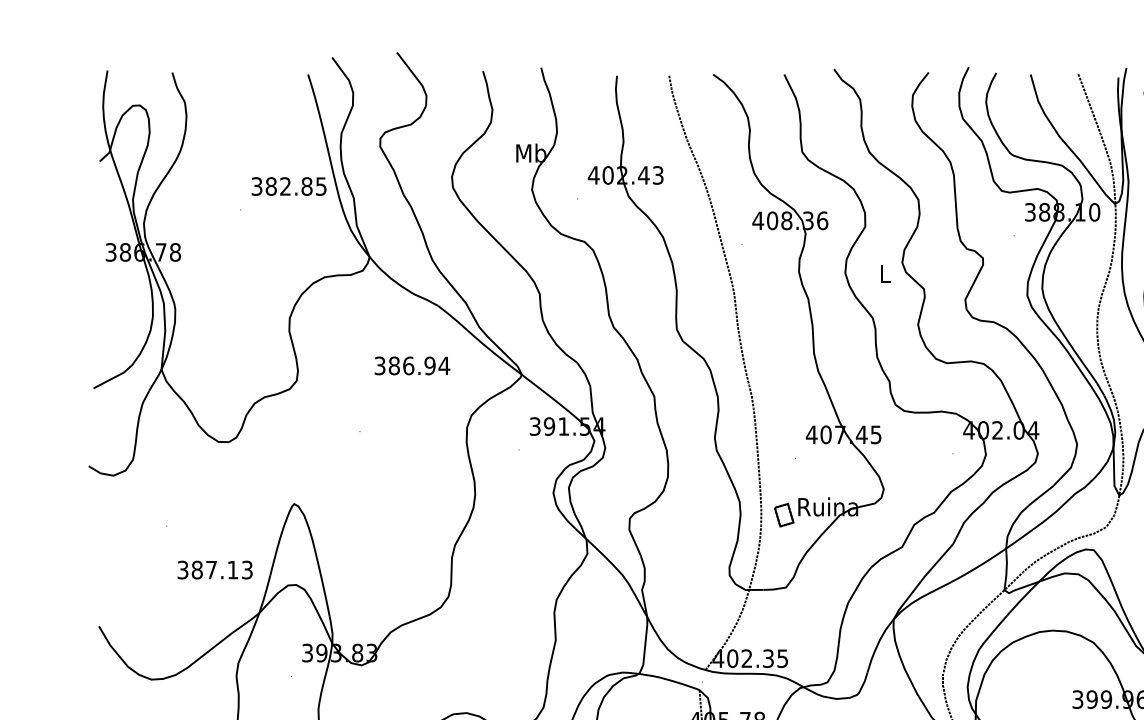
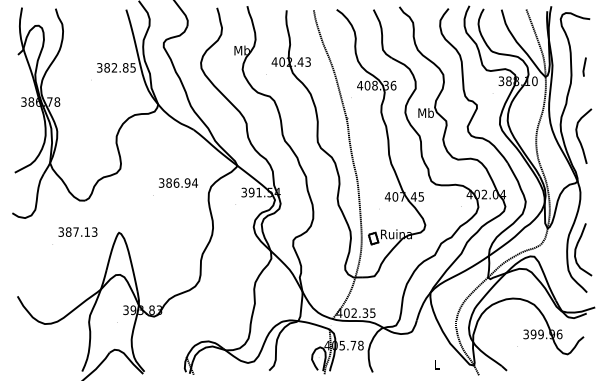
text: (884, 272) -> (425, 112), L -> Mb
text: (412, 364) -> (178, 182), moved
text: (214, 568) -> (77, 231), moved

